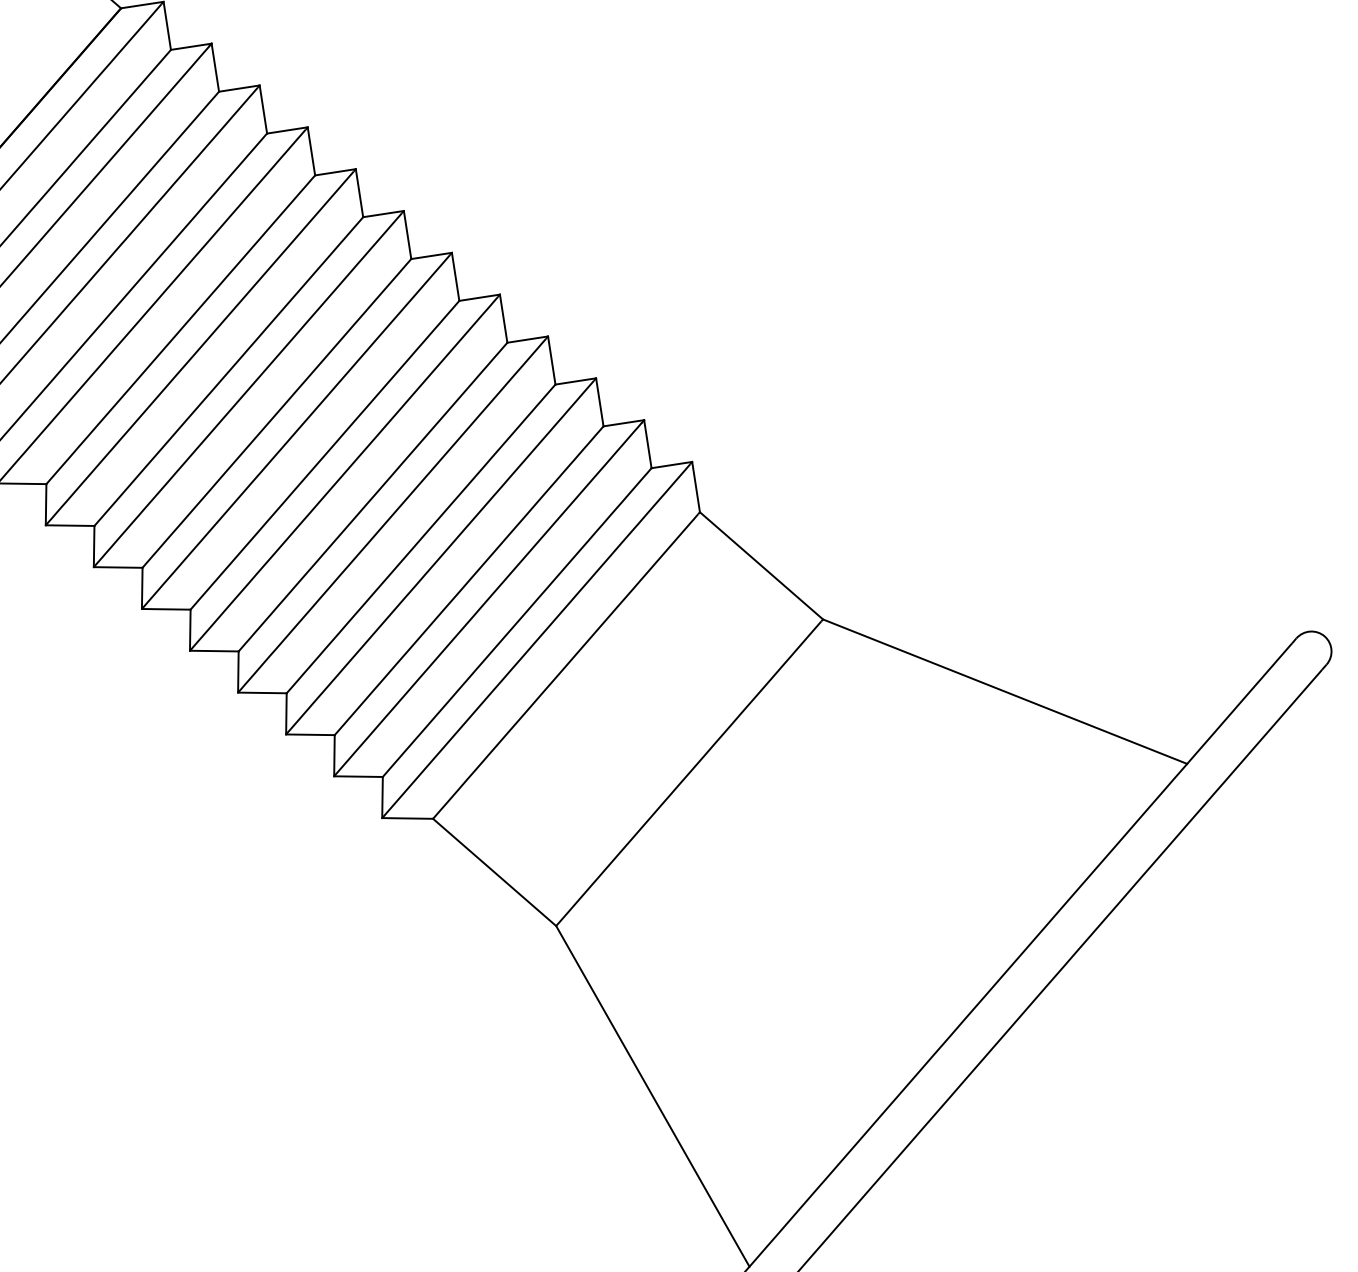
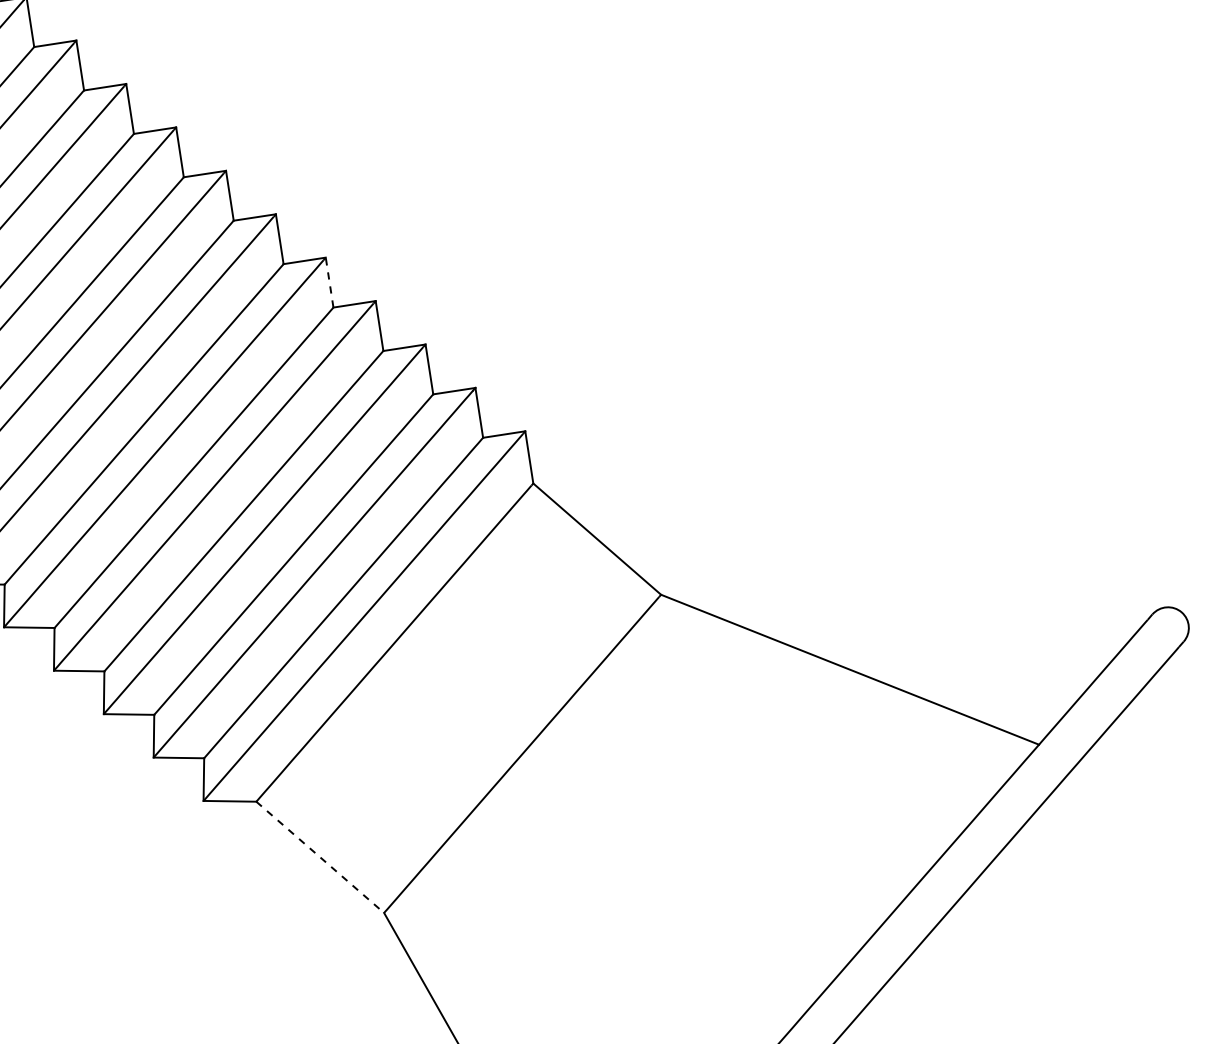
line: (503, 318) -> (329, 282), solid -> dashed
line: (494, 872) -> (320, 857), solid -> dashed

